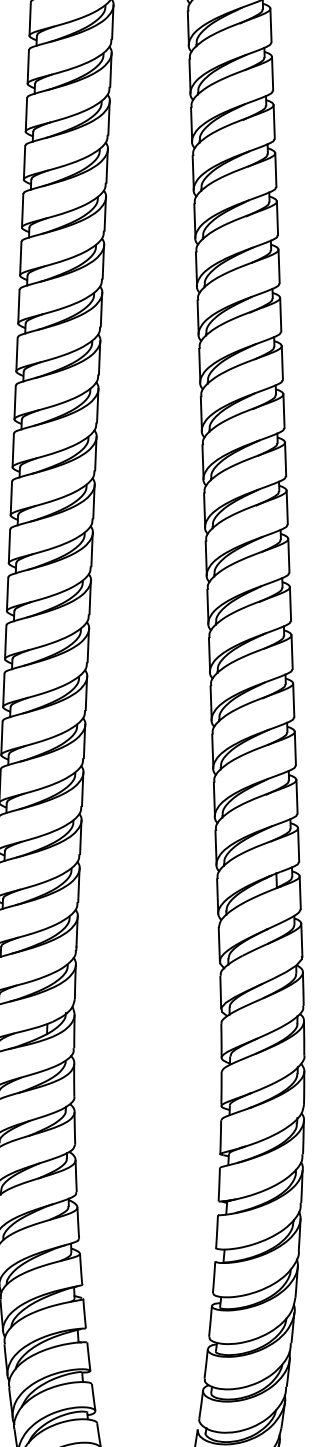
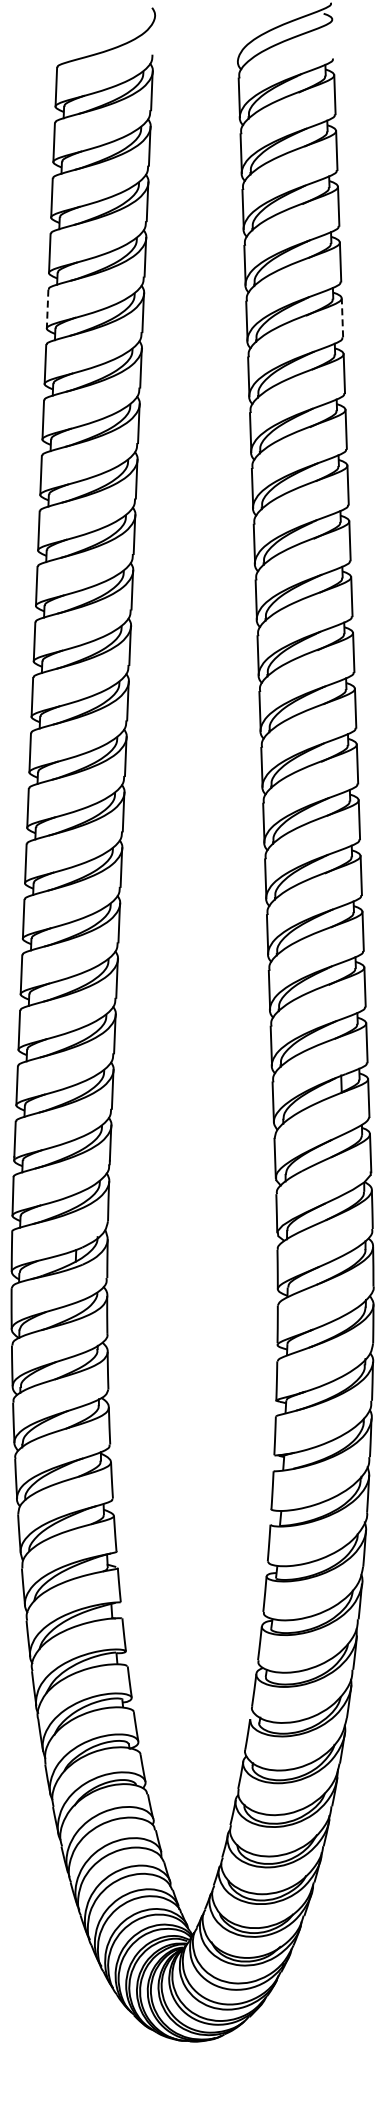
line: (22, 211) -> (47, 309), solid -> dashed
line: (277, 218) -> (342, 317), solid -> dashed

